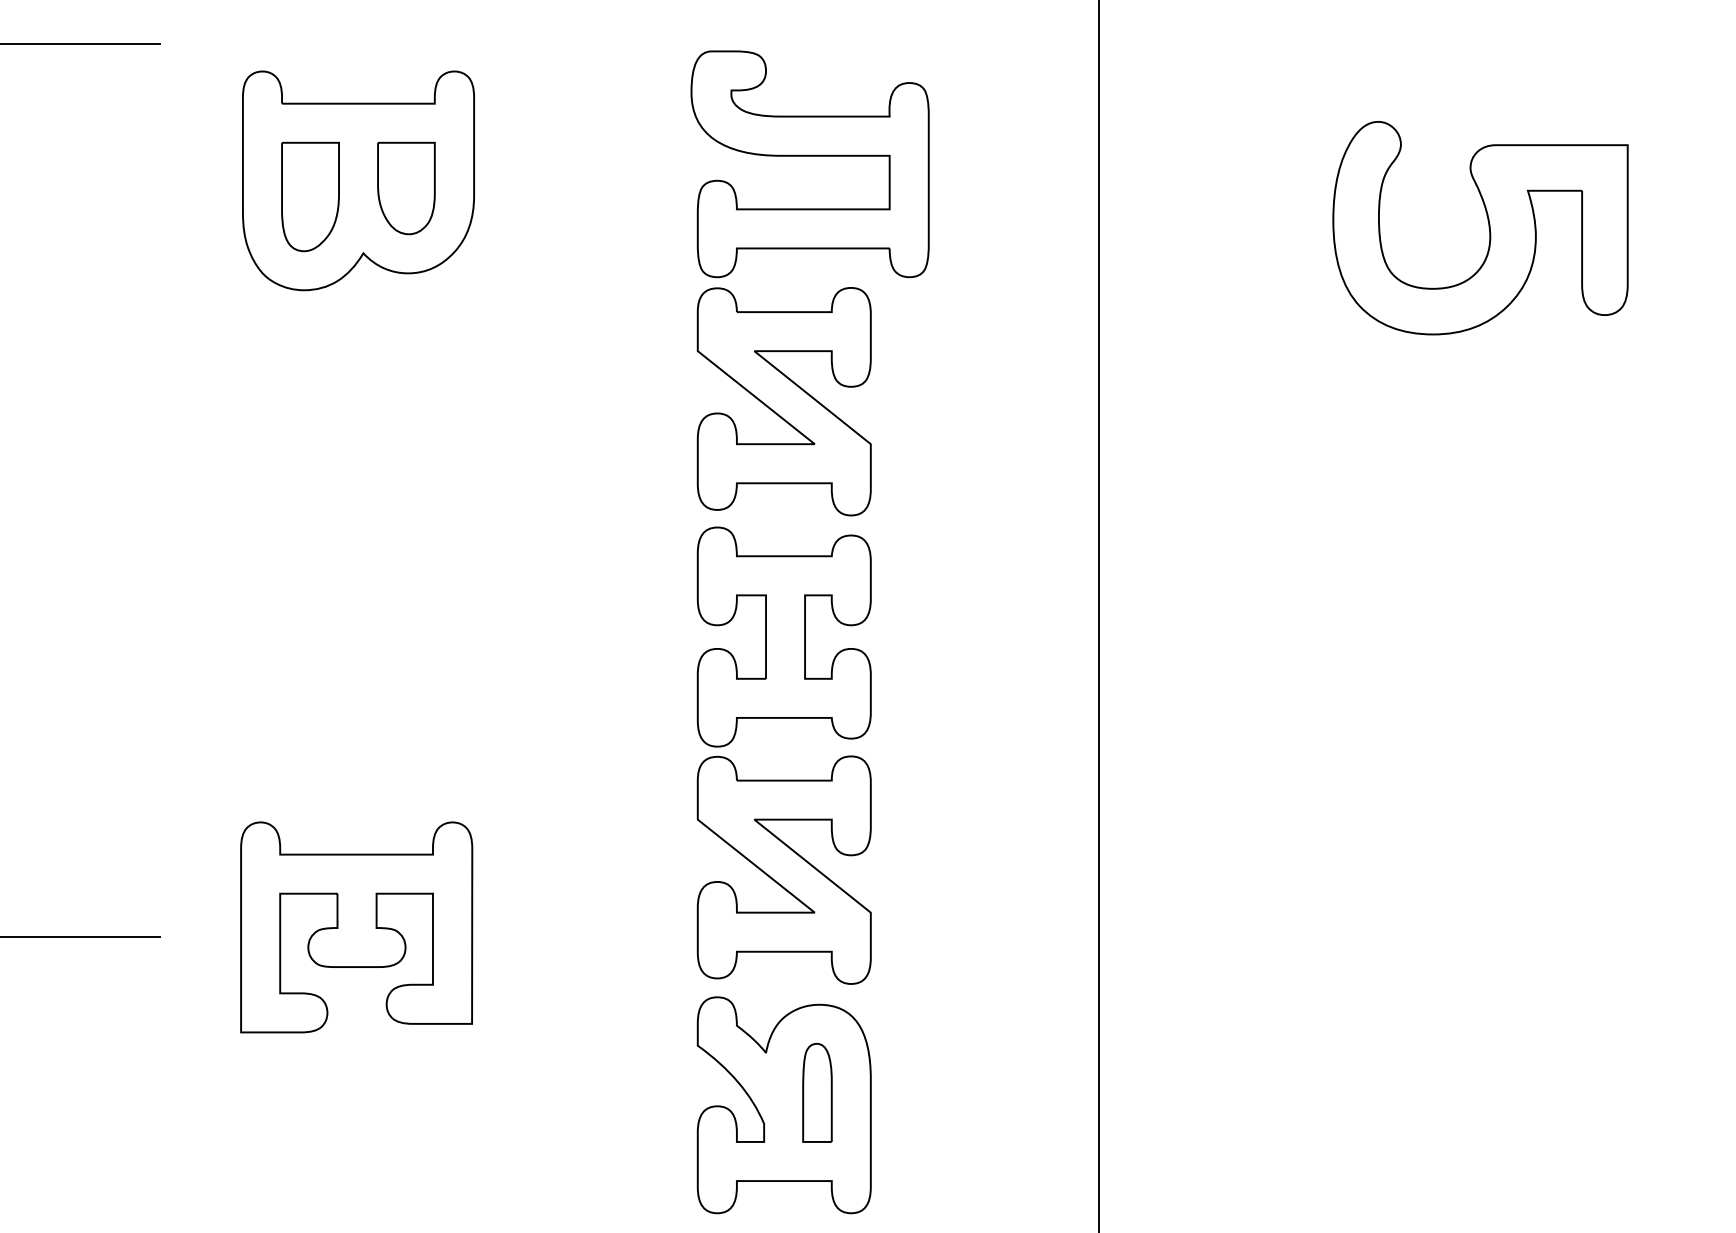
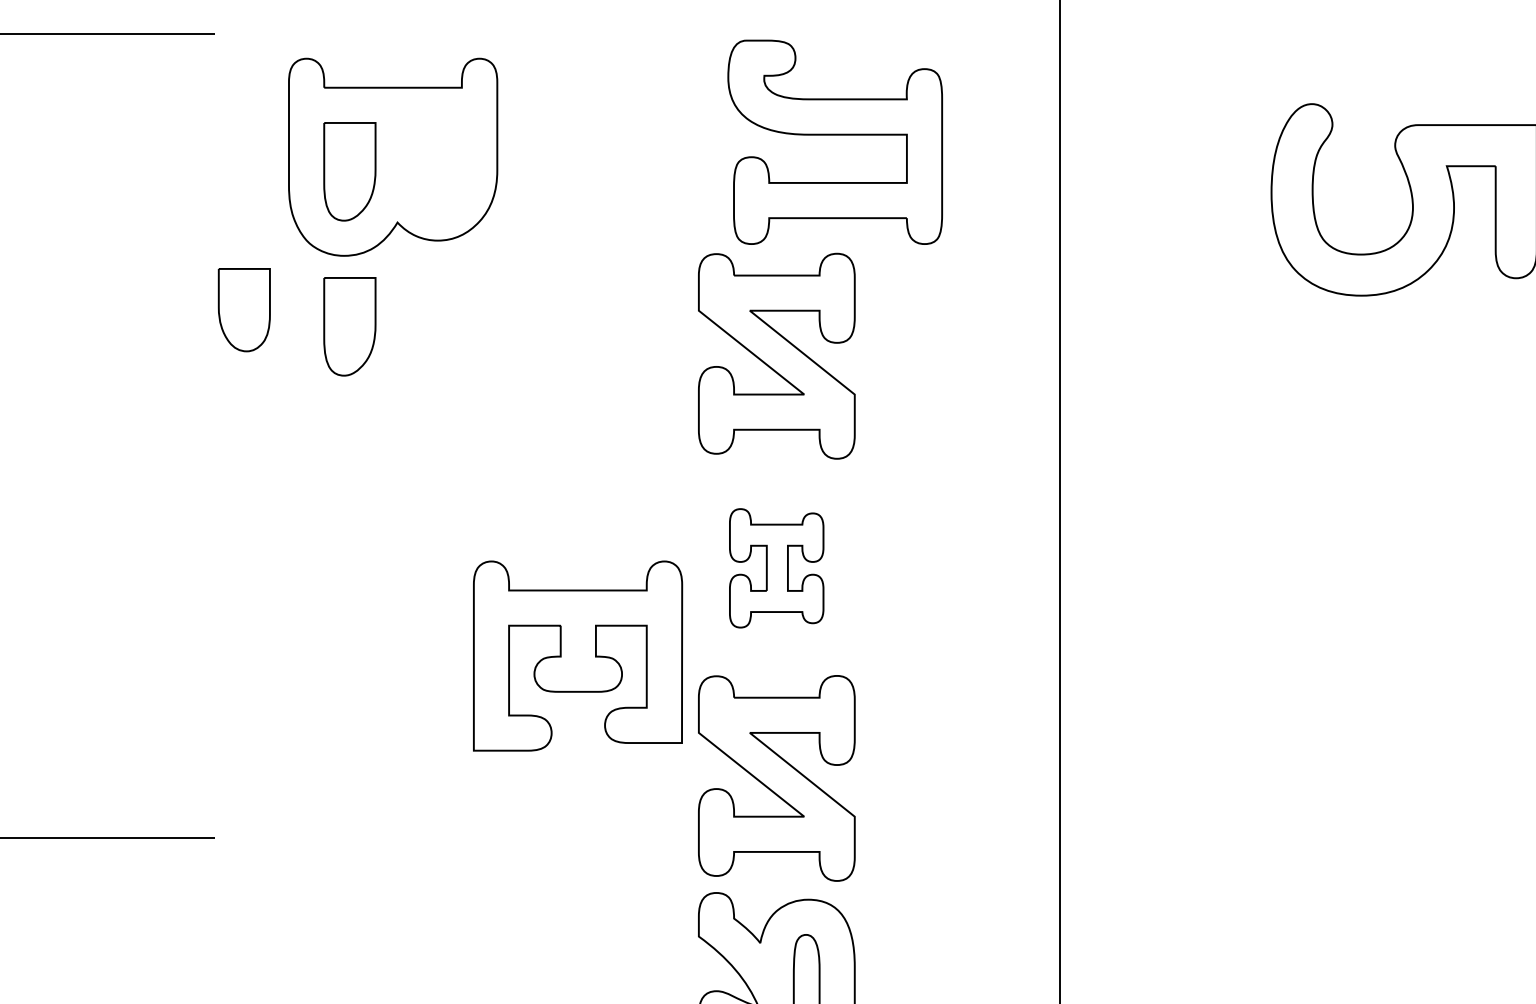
part: (809, 156) -> (834, 135), moved
part: (406, 188) -> (244, 310), moved
part: (310, 368) -> (349, 326), added
part: (783, 636) -> (776, 567), size x0.6
part: (356, 927) -> (577, 656), moved

